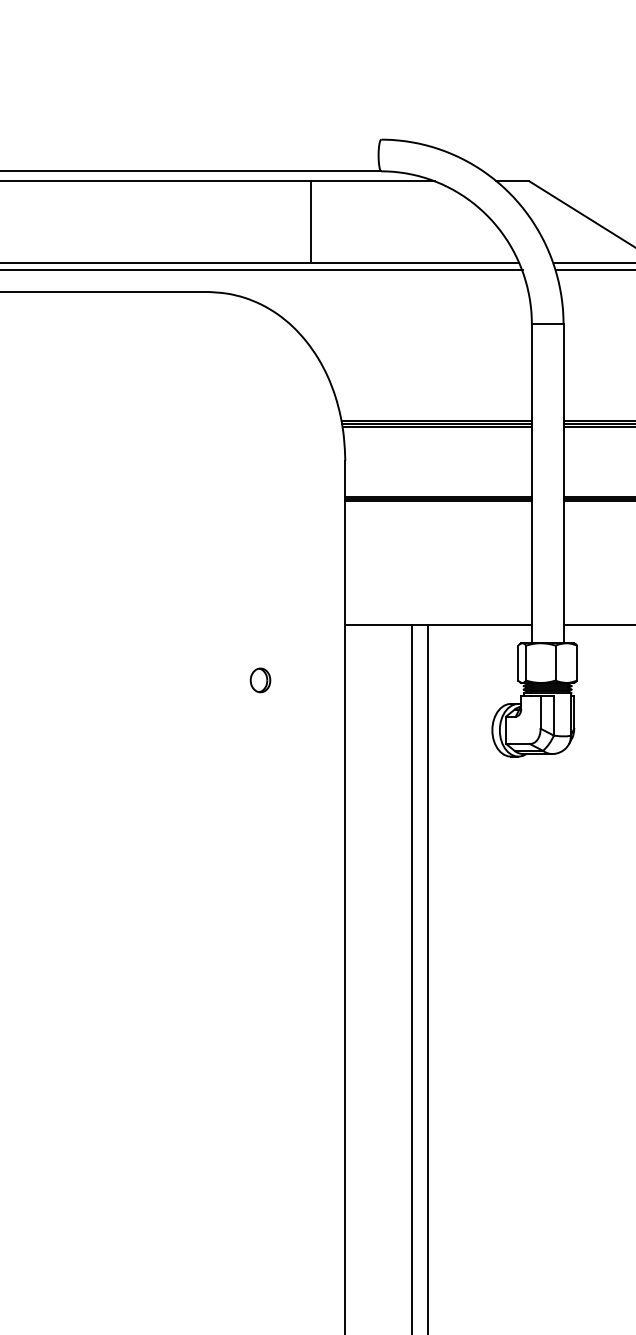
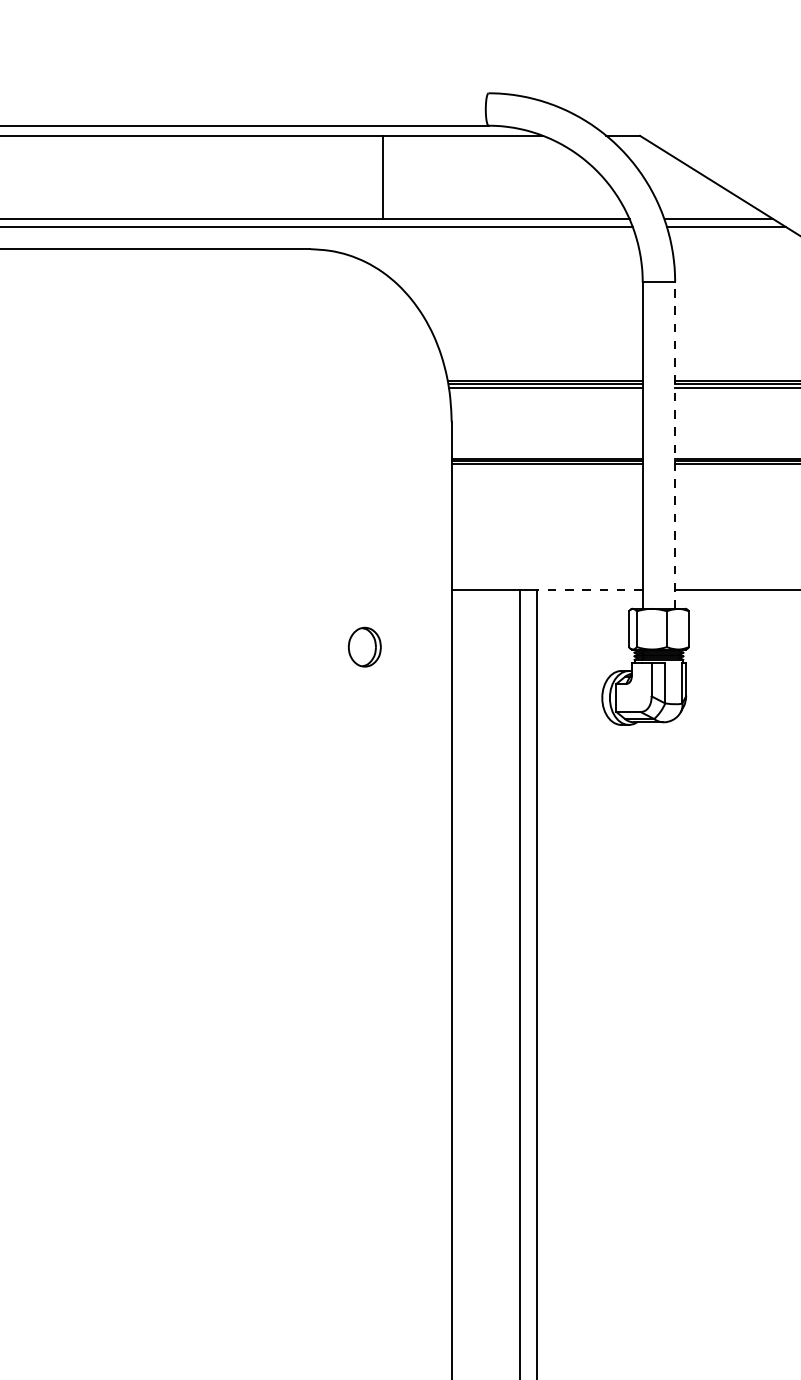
line: (310, 221) -> (382, 177), moved
line: (563, 483) -> (675, 445), solid -> dashed
line: (479, 624) -> (589, 589), solid -> dashed
part: (260, 679) -> (364, 646), size x1.6

